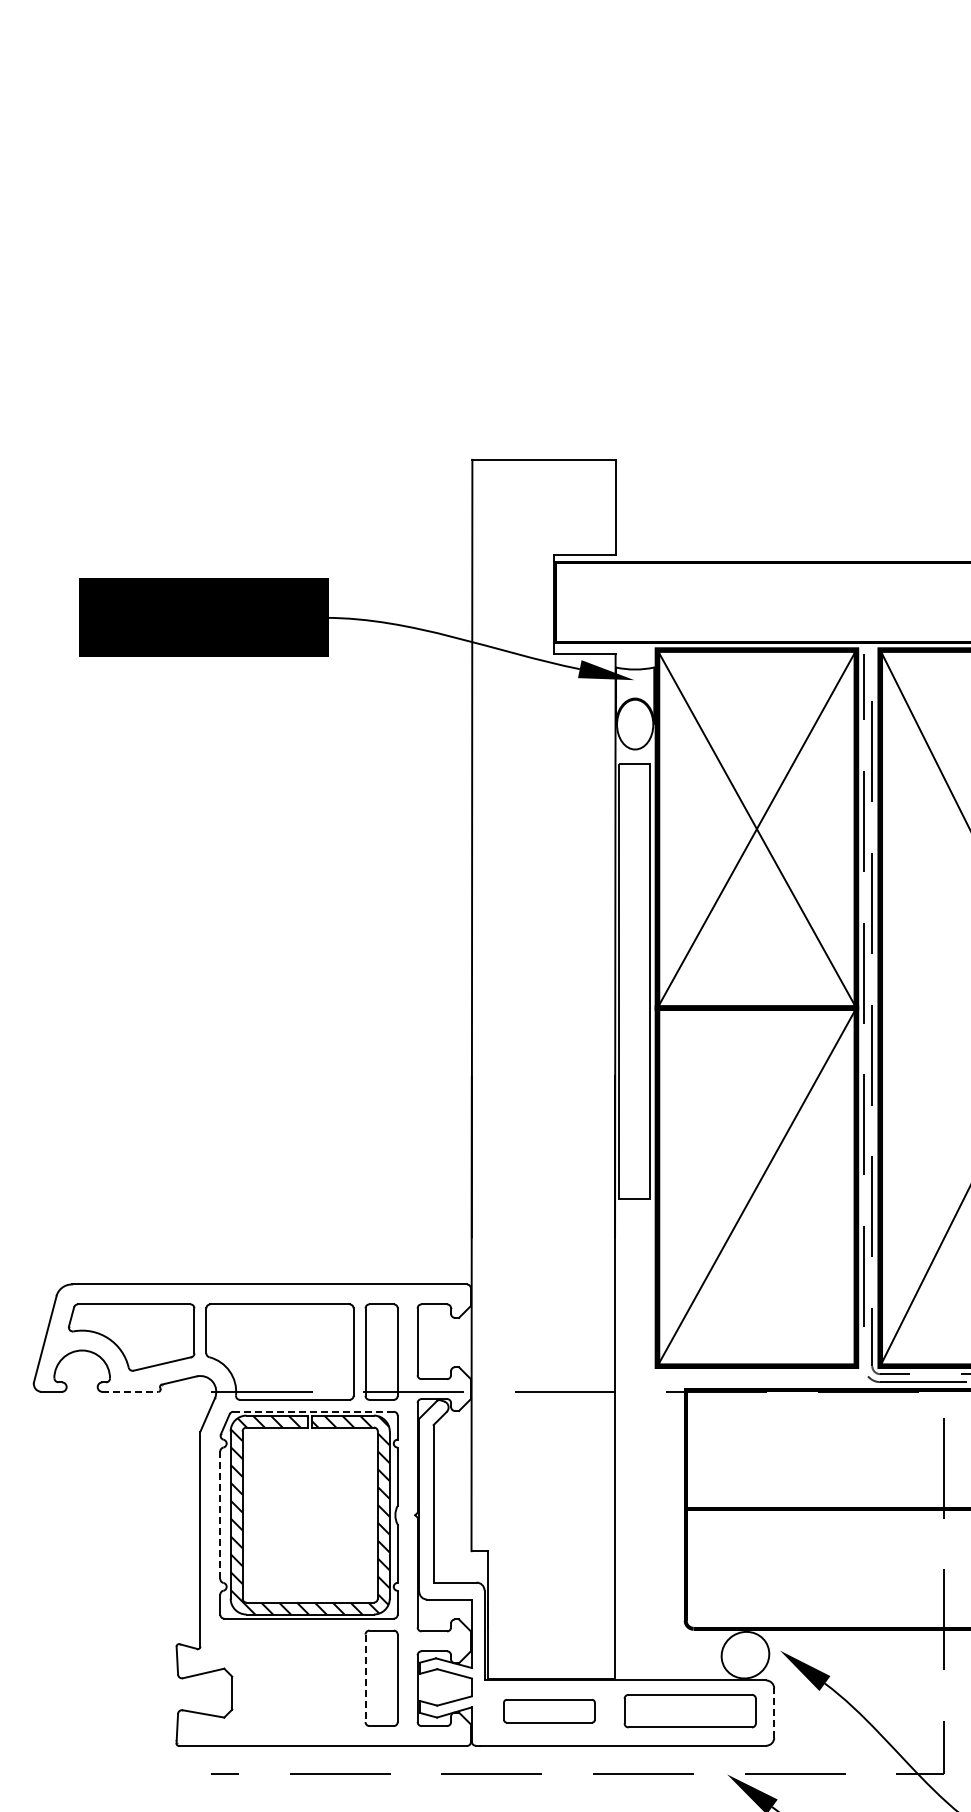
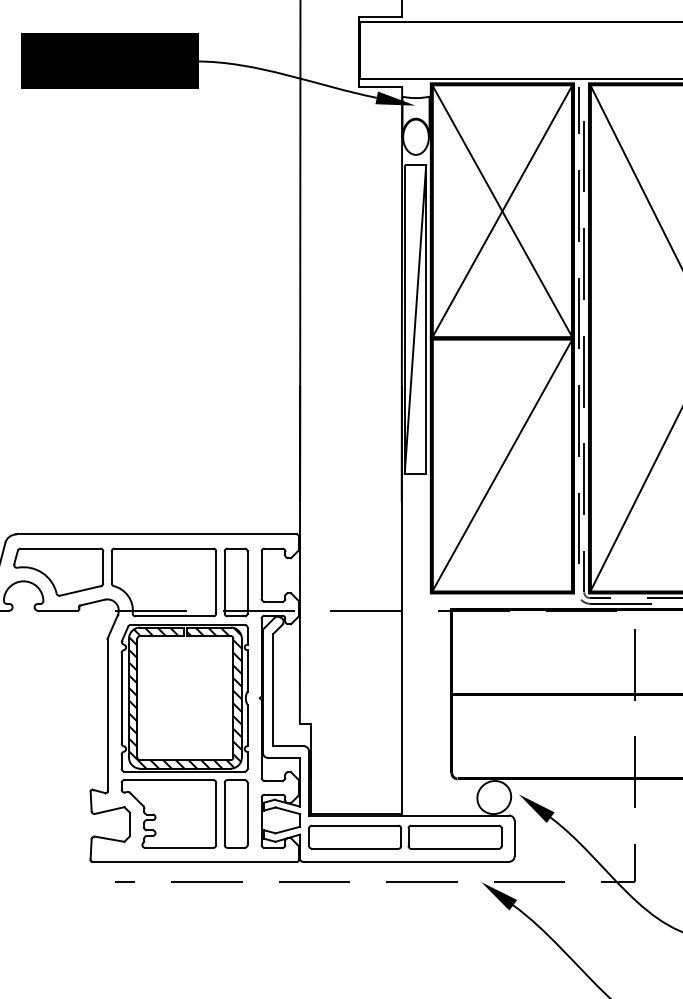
line: (634, 981) -> (415, 319), added
line: (130, 1391) -> (57, 610), dashed -> solid
line: (313, 1411) -> (187, 624), dashed -> solid
line: (220, 1515) -> (121, 698), dashed -> solid
part: (286, 1677) -> (168, 813), added
line: (365, 1678) -> (224, 814), dashed -> solid
part: (549, 1711) -> (355, 837), size x1.43
line: (774, 1713) -> (514, 838), dashed -> solid

